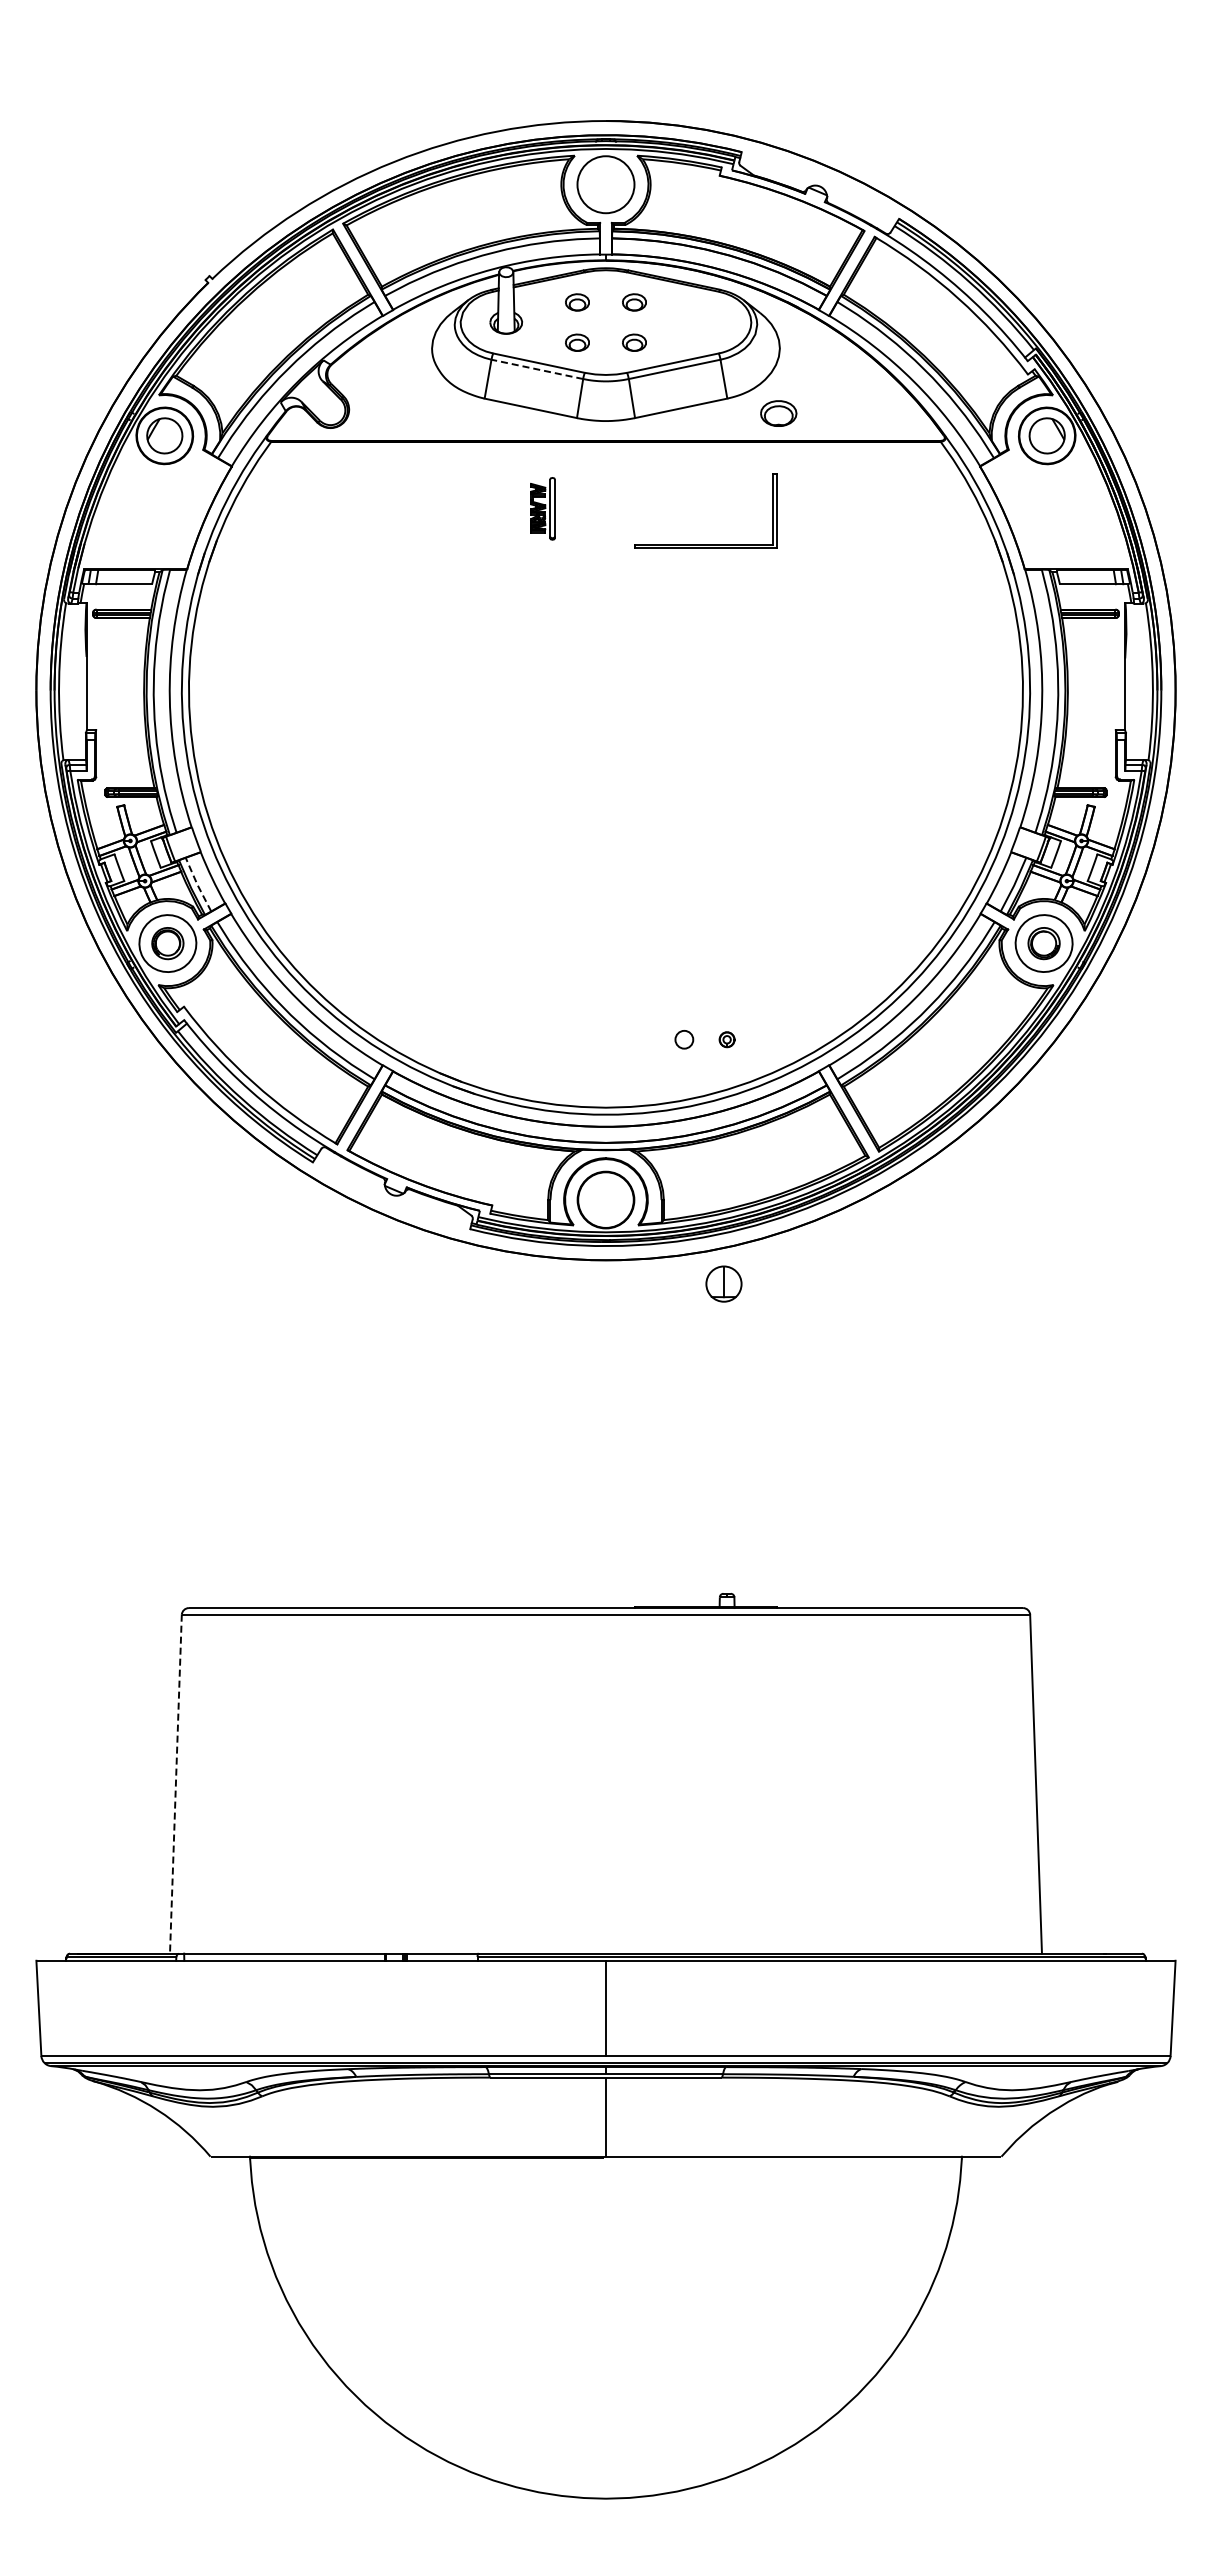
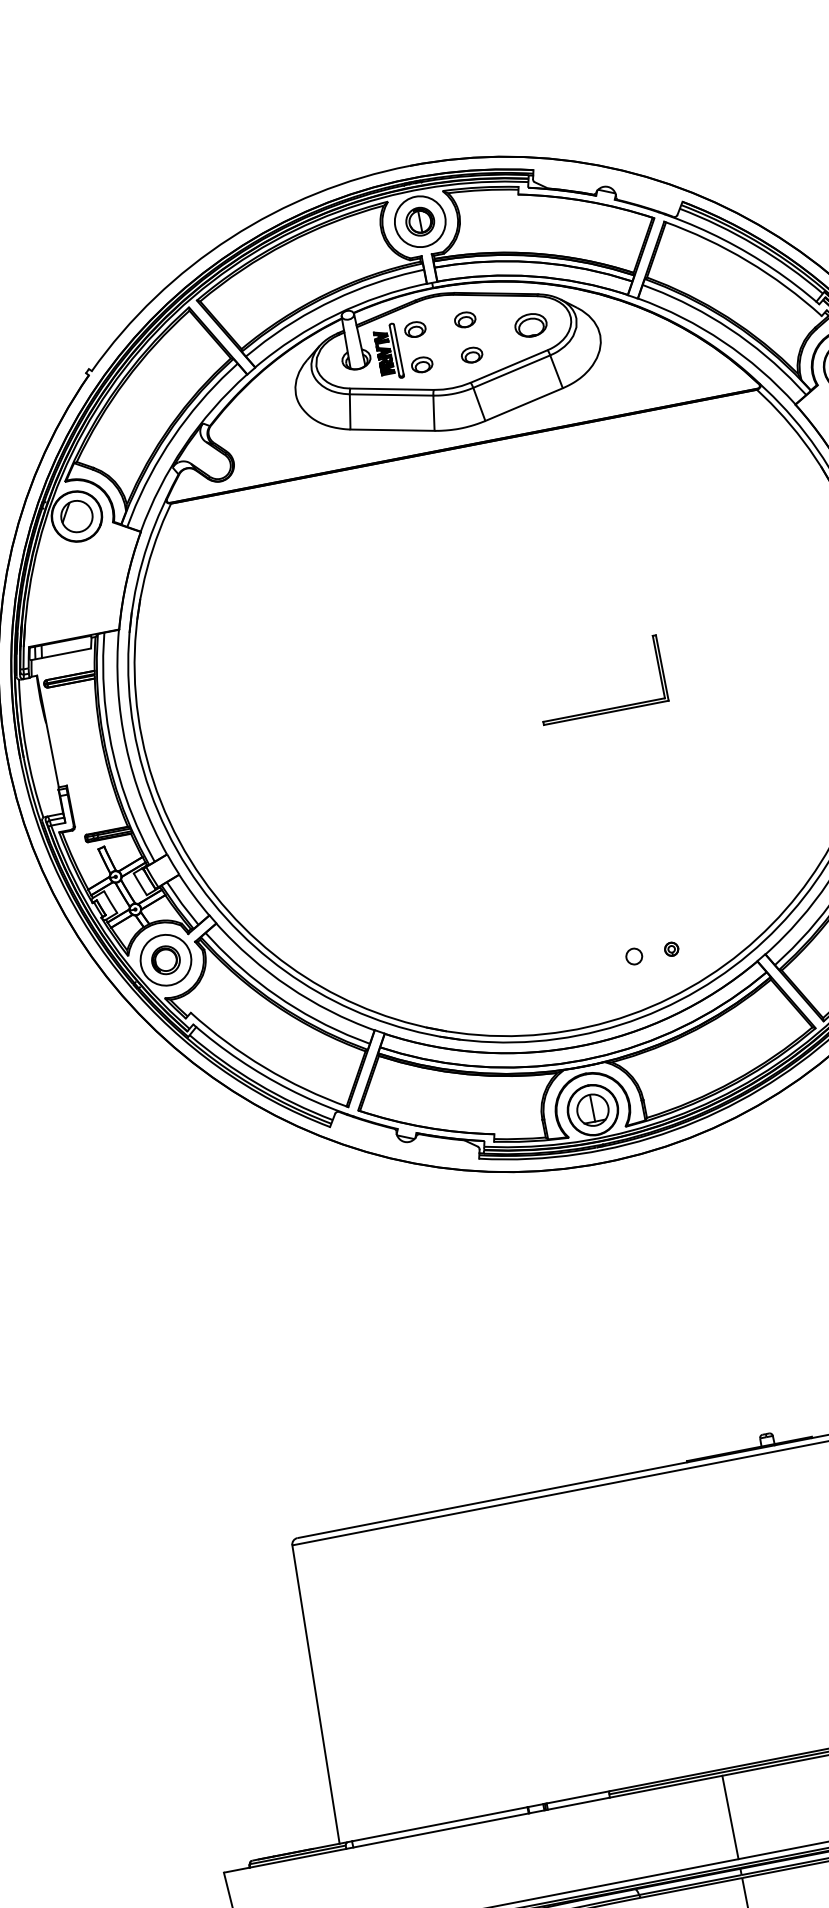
part: (605, 184) -> (419, 221), added
line: (537, 369) -> (391, 395), dashed -> solid
part: (778, 413) -> (530, 325), moved
part: (542, 508) -> (387, 352), moved
part: (705, 544) -> (605, 709), moved
line: (197, 885) -> (182, 904), dashed -> solid
part: (723, 1283) -> (592, 1109), moved
line: (175, 1784) -> (315, 1694), dashed -> solid

